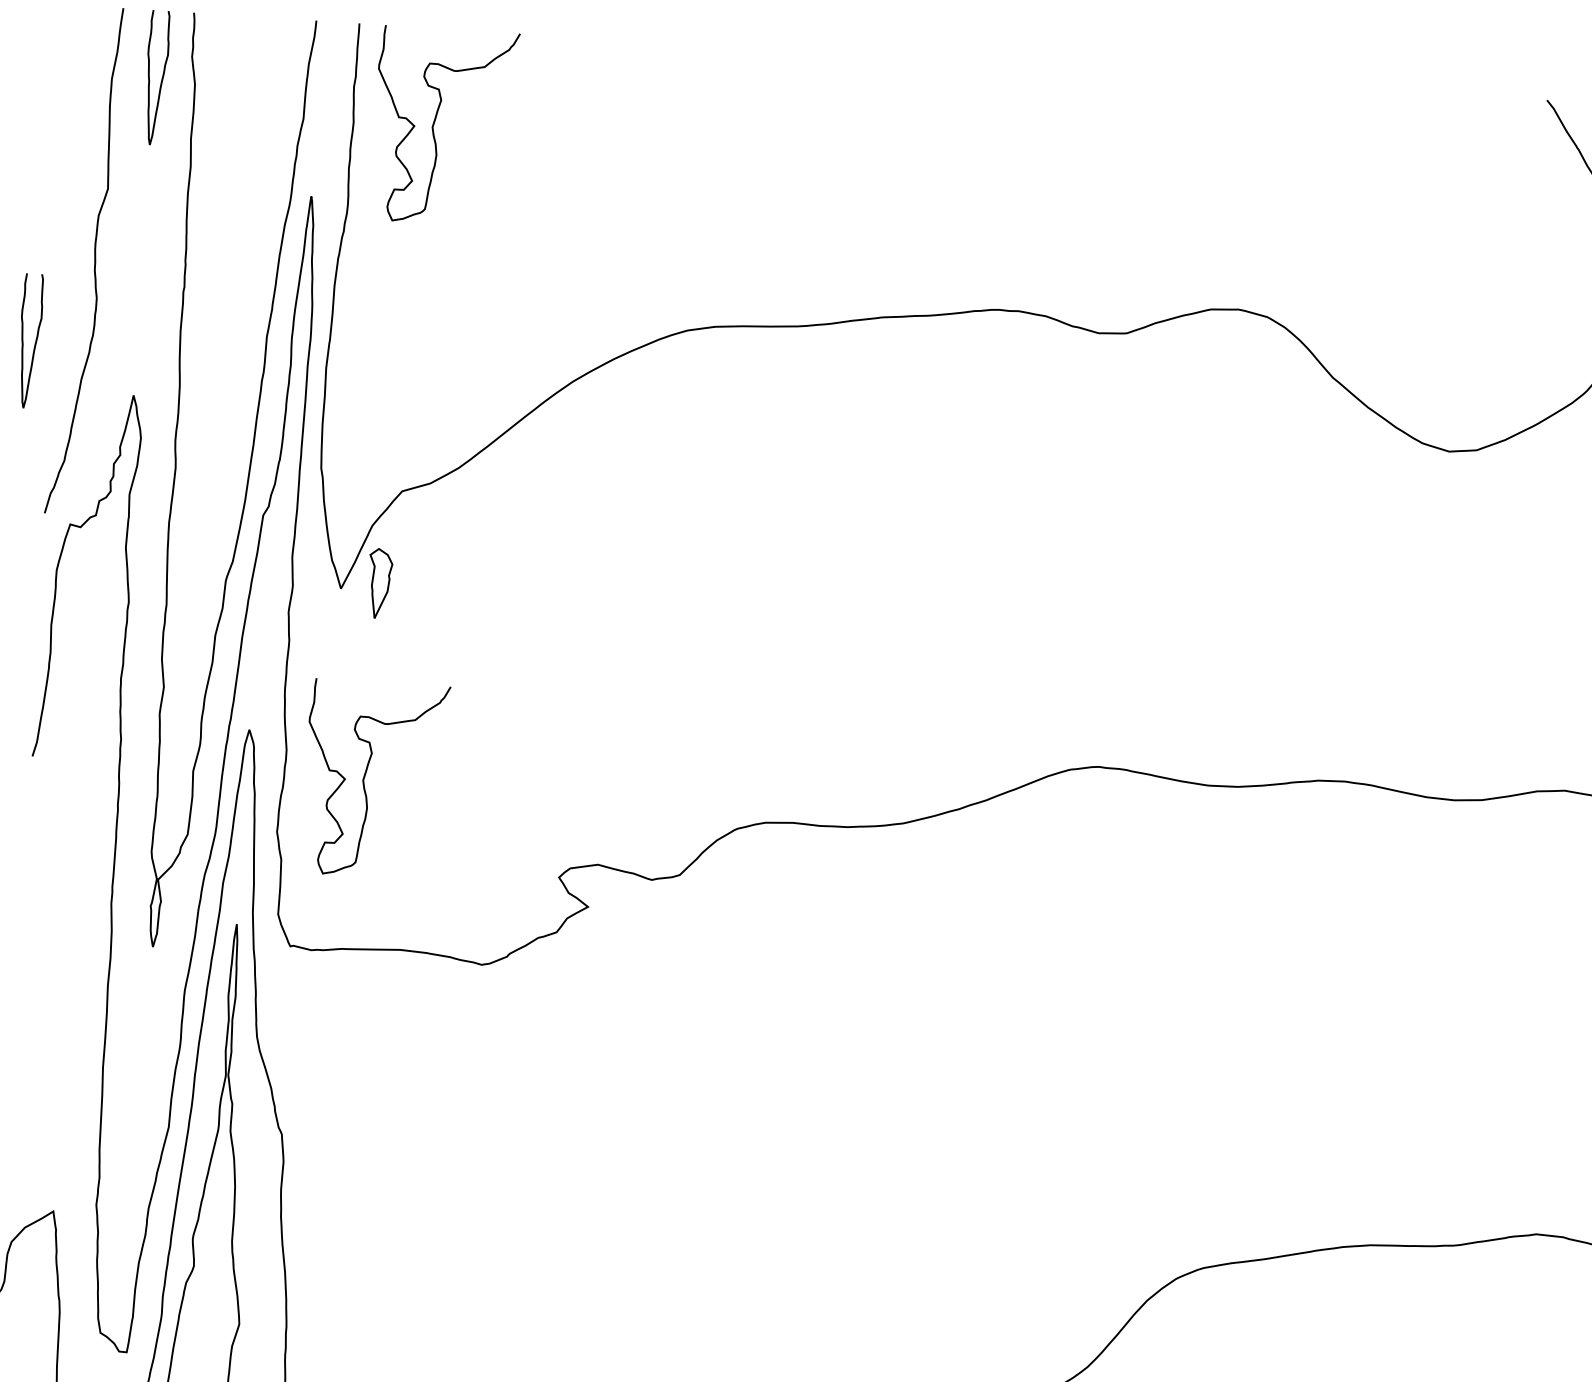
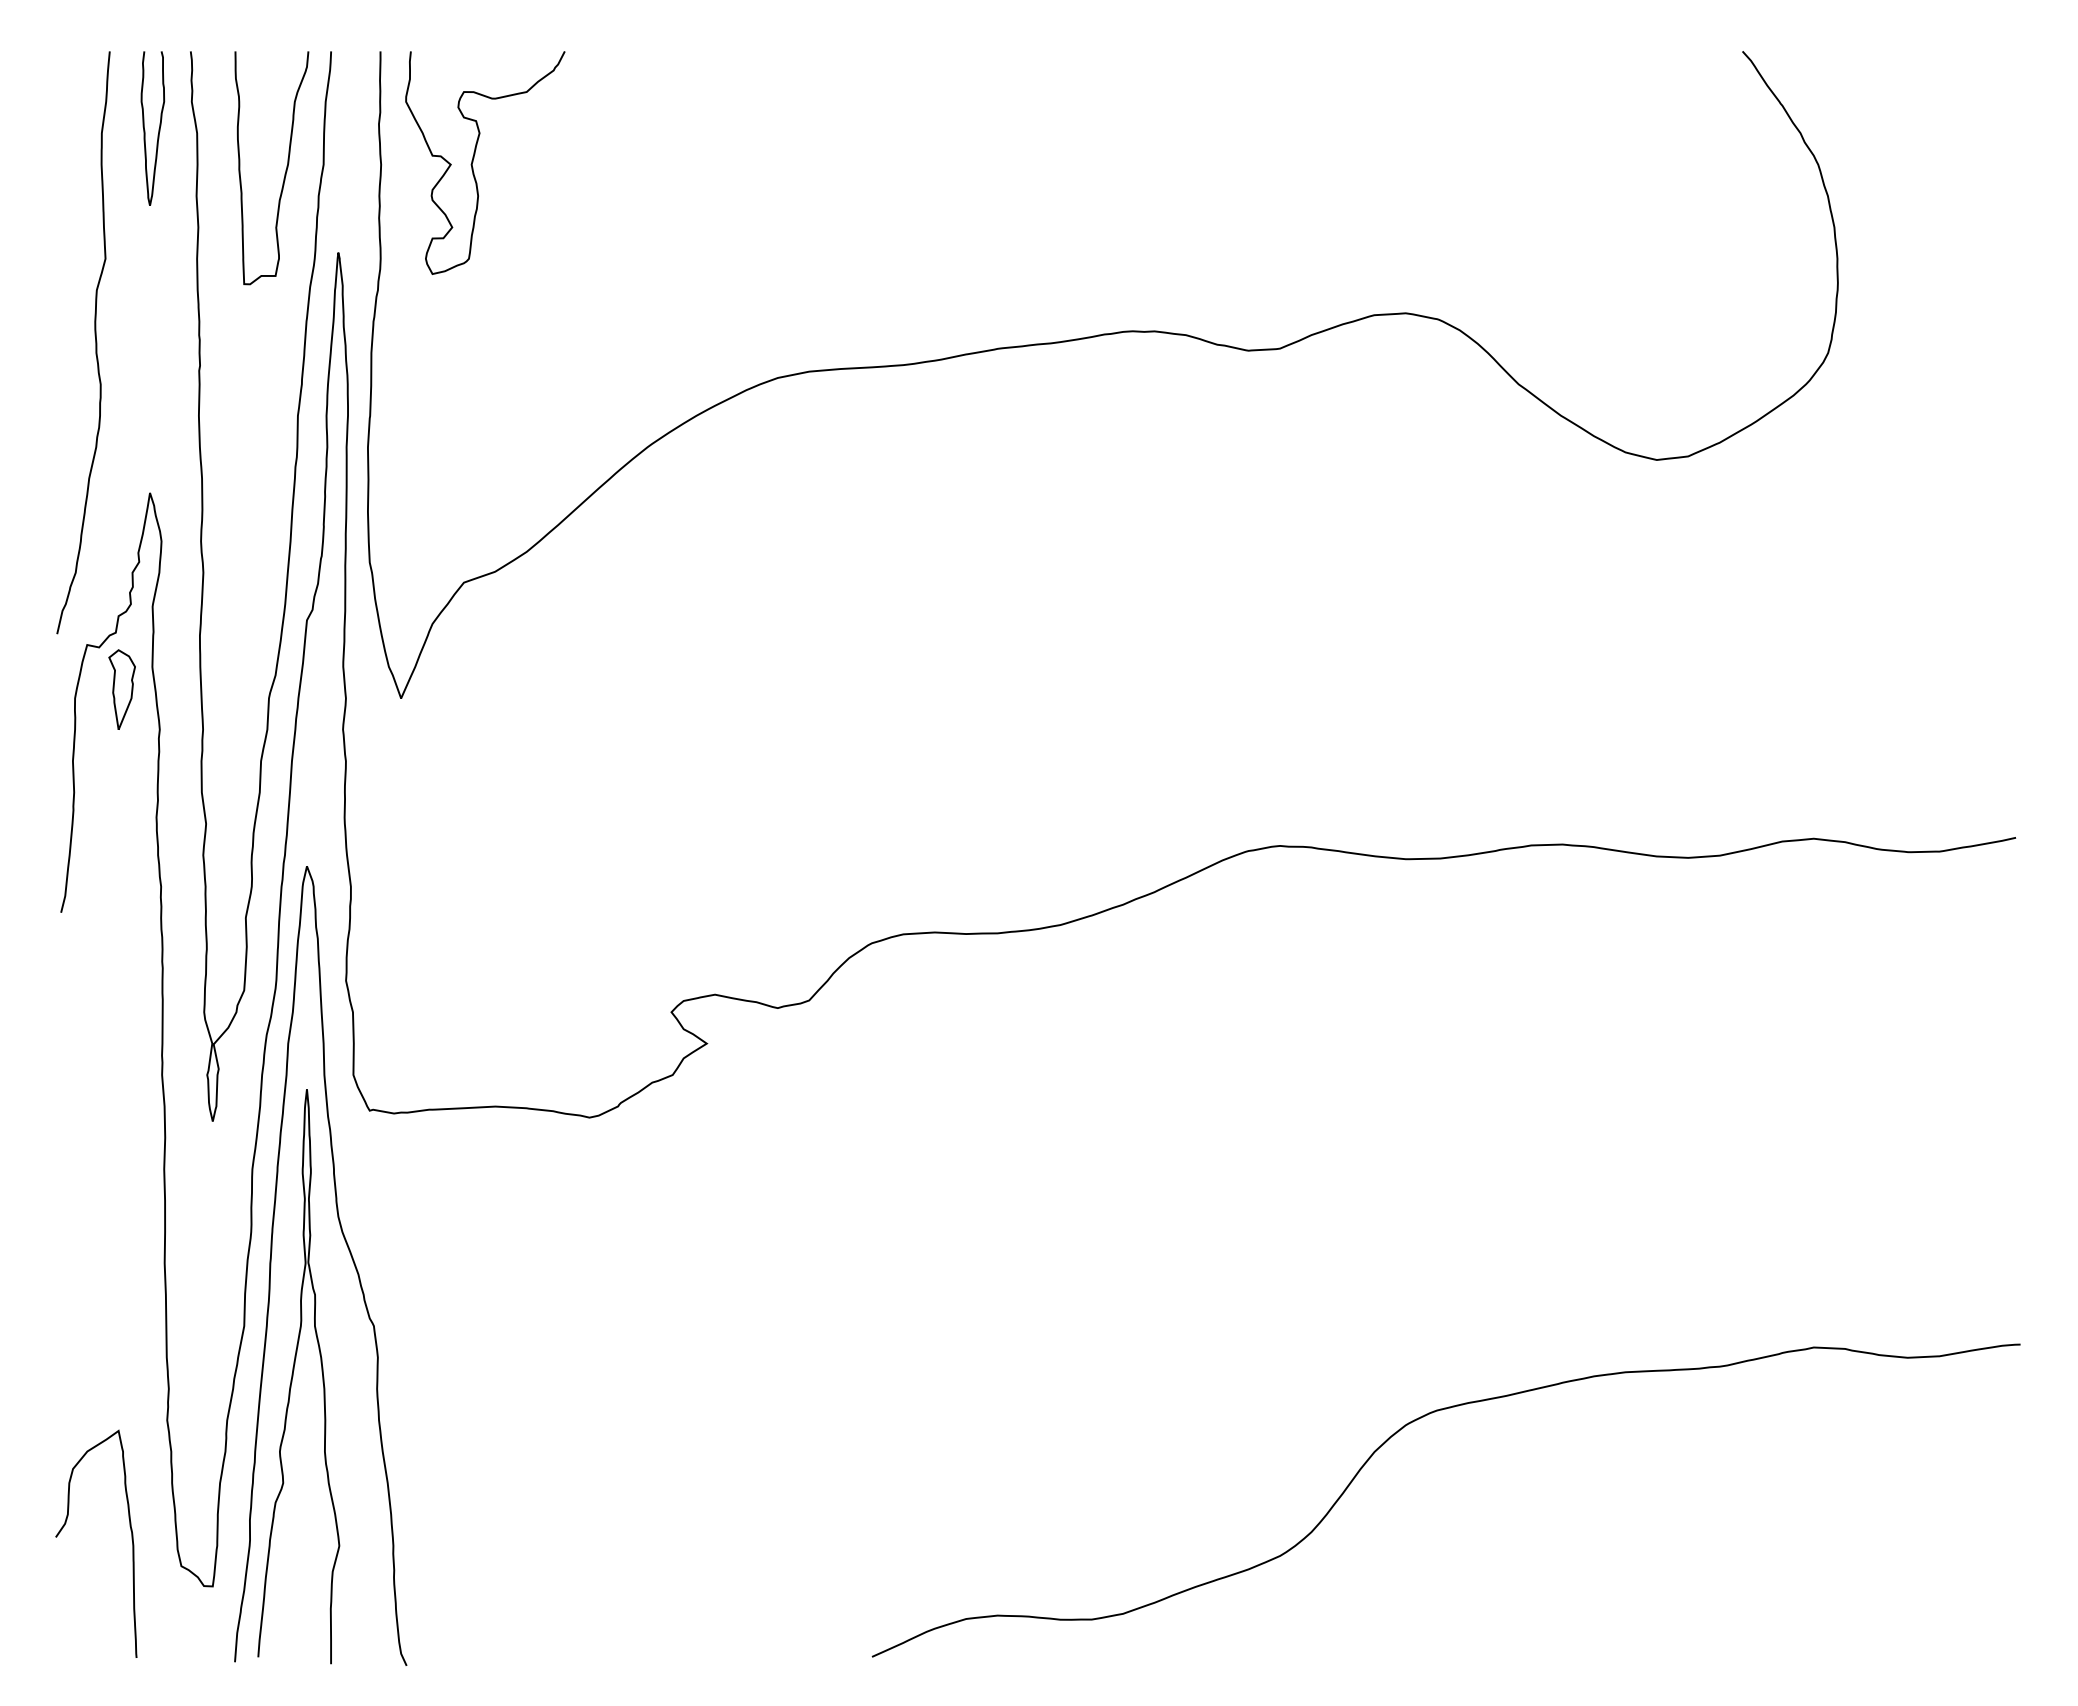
curve: (268, 124) -> (284, 173), added
curve: (35, 341) -> (33, 438), removed
part: (379, 583) -> (121, 689), moved
curve: (366, 775) -> (443, 909), removed

